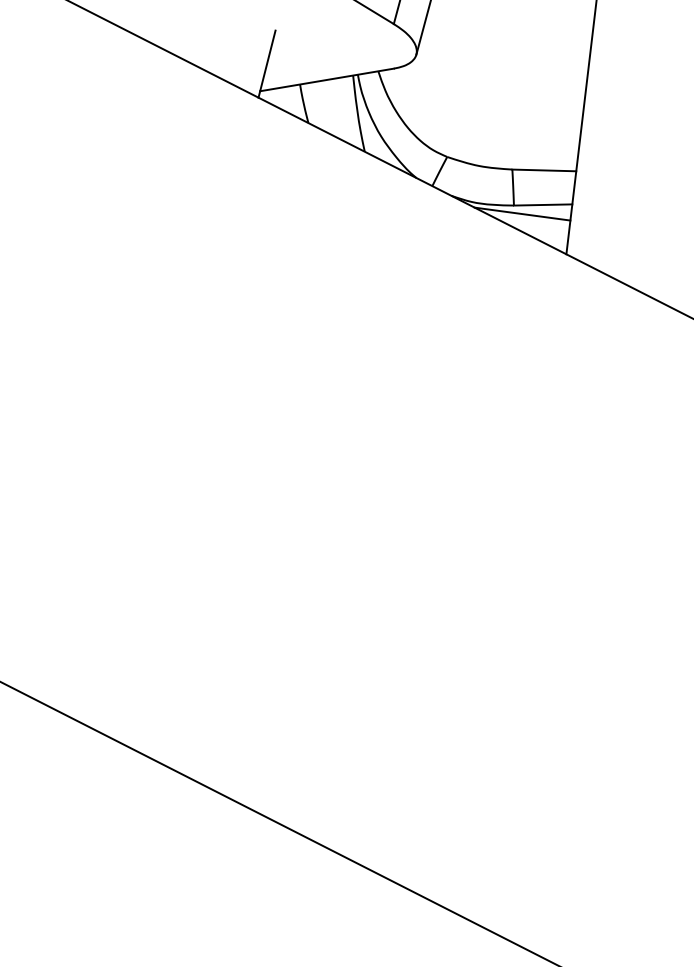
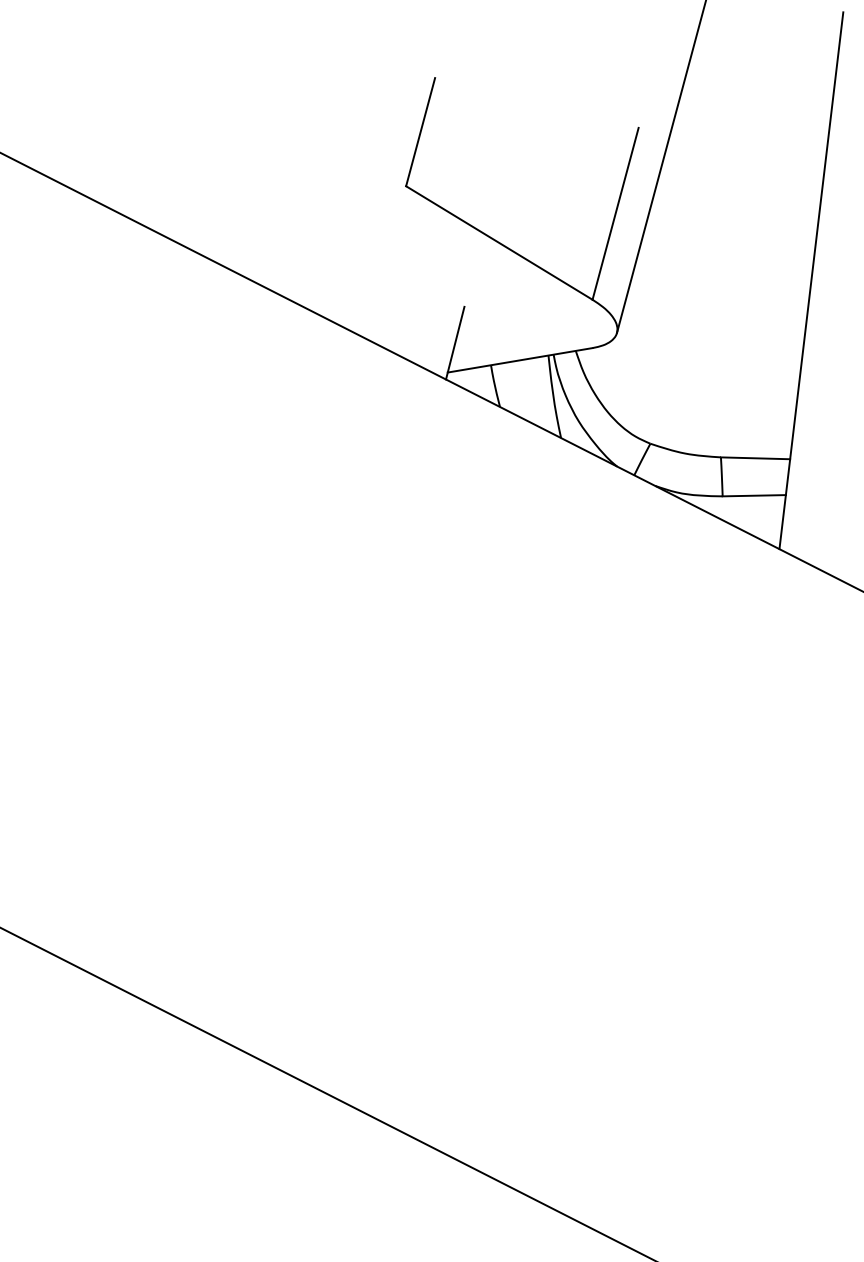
line: (522, 214) -> (731, 505), removed

